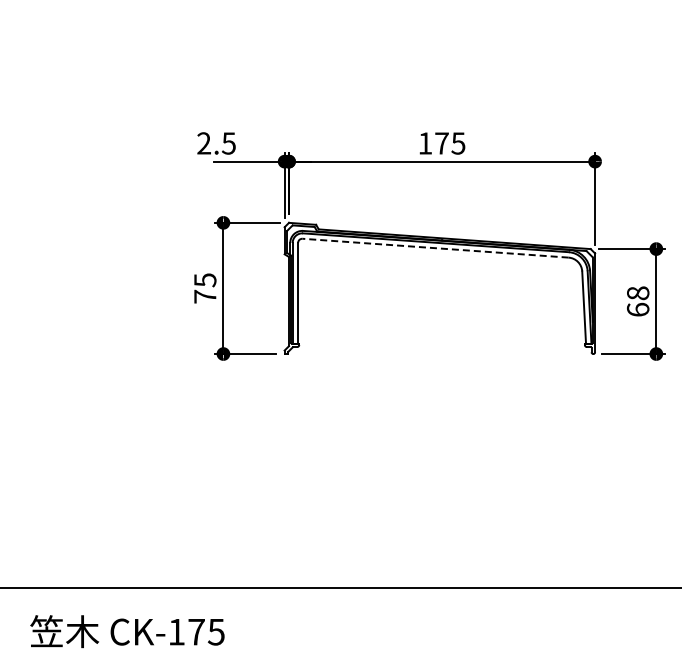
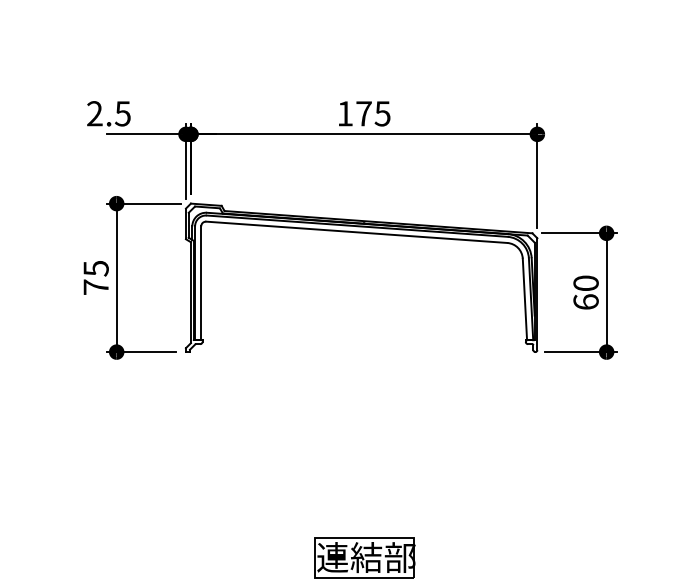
line: (435, 248) -> (356, 232), dashed -> solid
text: (638, 293) -> (586, 283), 68 -> 60
part: (442, 535) -> (364, 557), added

